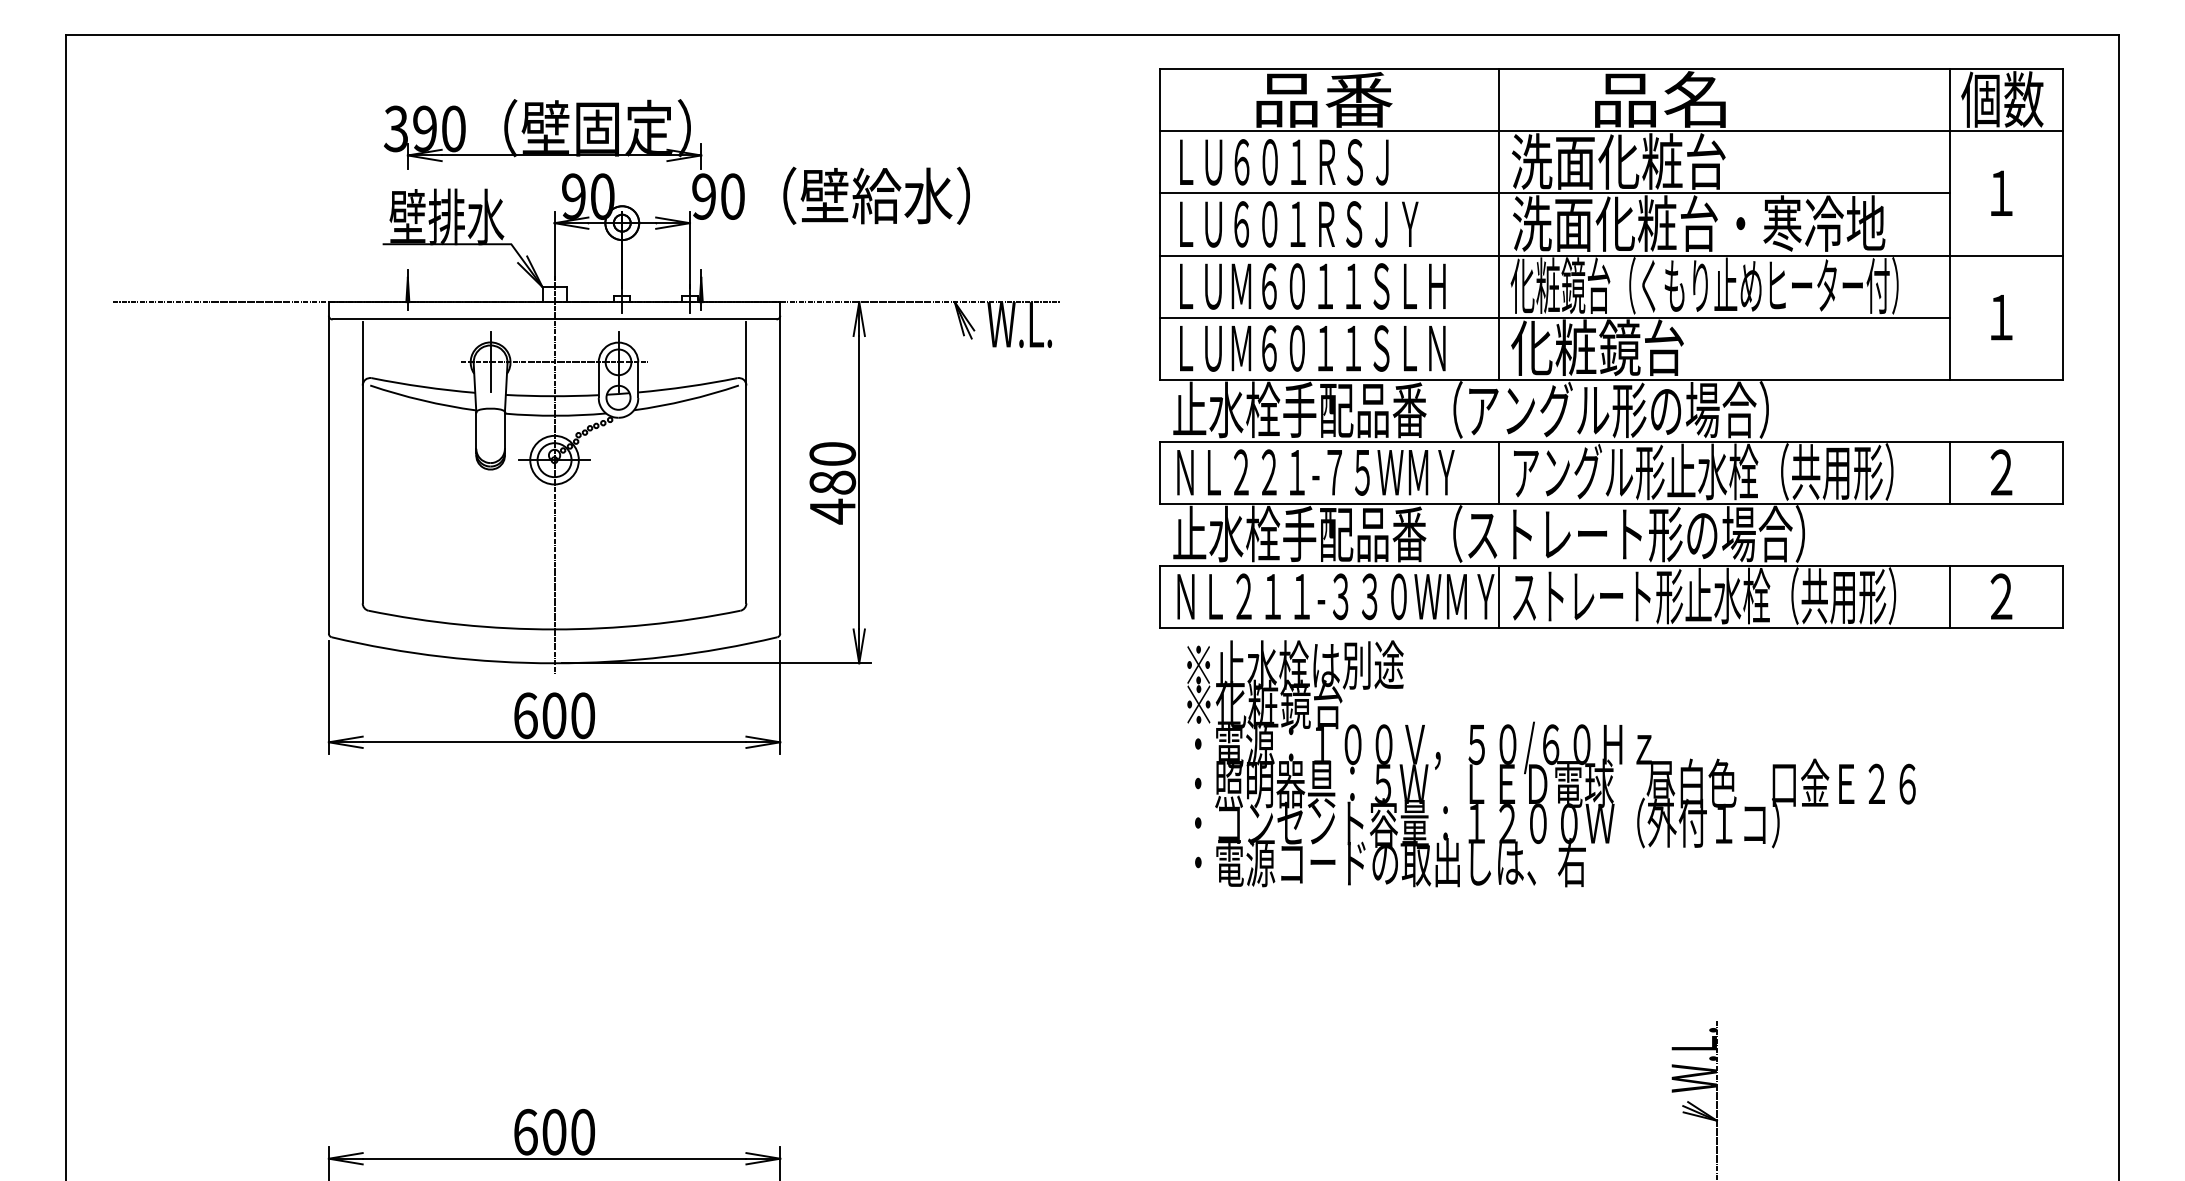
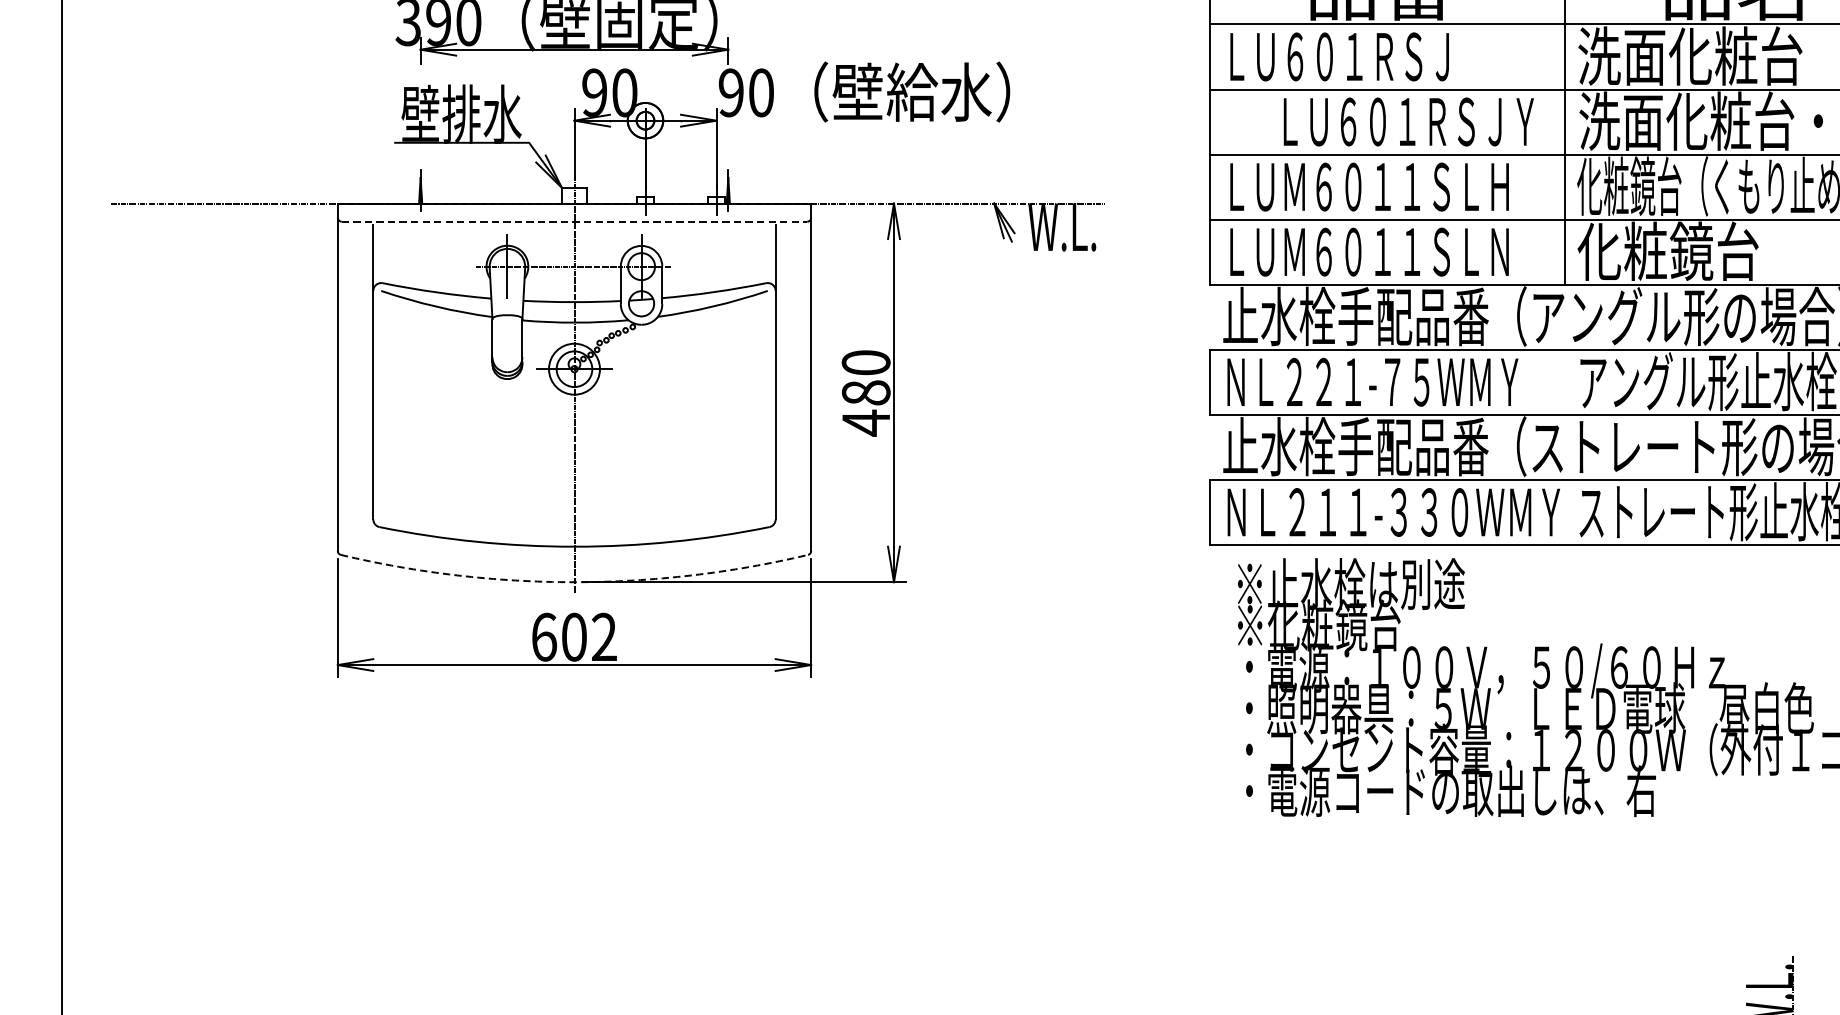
text: (1299, 224) -> (1409, 122), moved
line: (554, 319) -> (574, 221), solid -> dashed
line: (1498, 472) -> (1564, 382), removed
line: (1498, 596) -> (1564, 512), removed
arc: (554, 663) -> (574, 582), solid -> dashed
text: (583, 715) -> (604, 636), 600 -> 602

